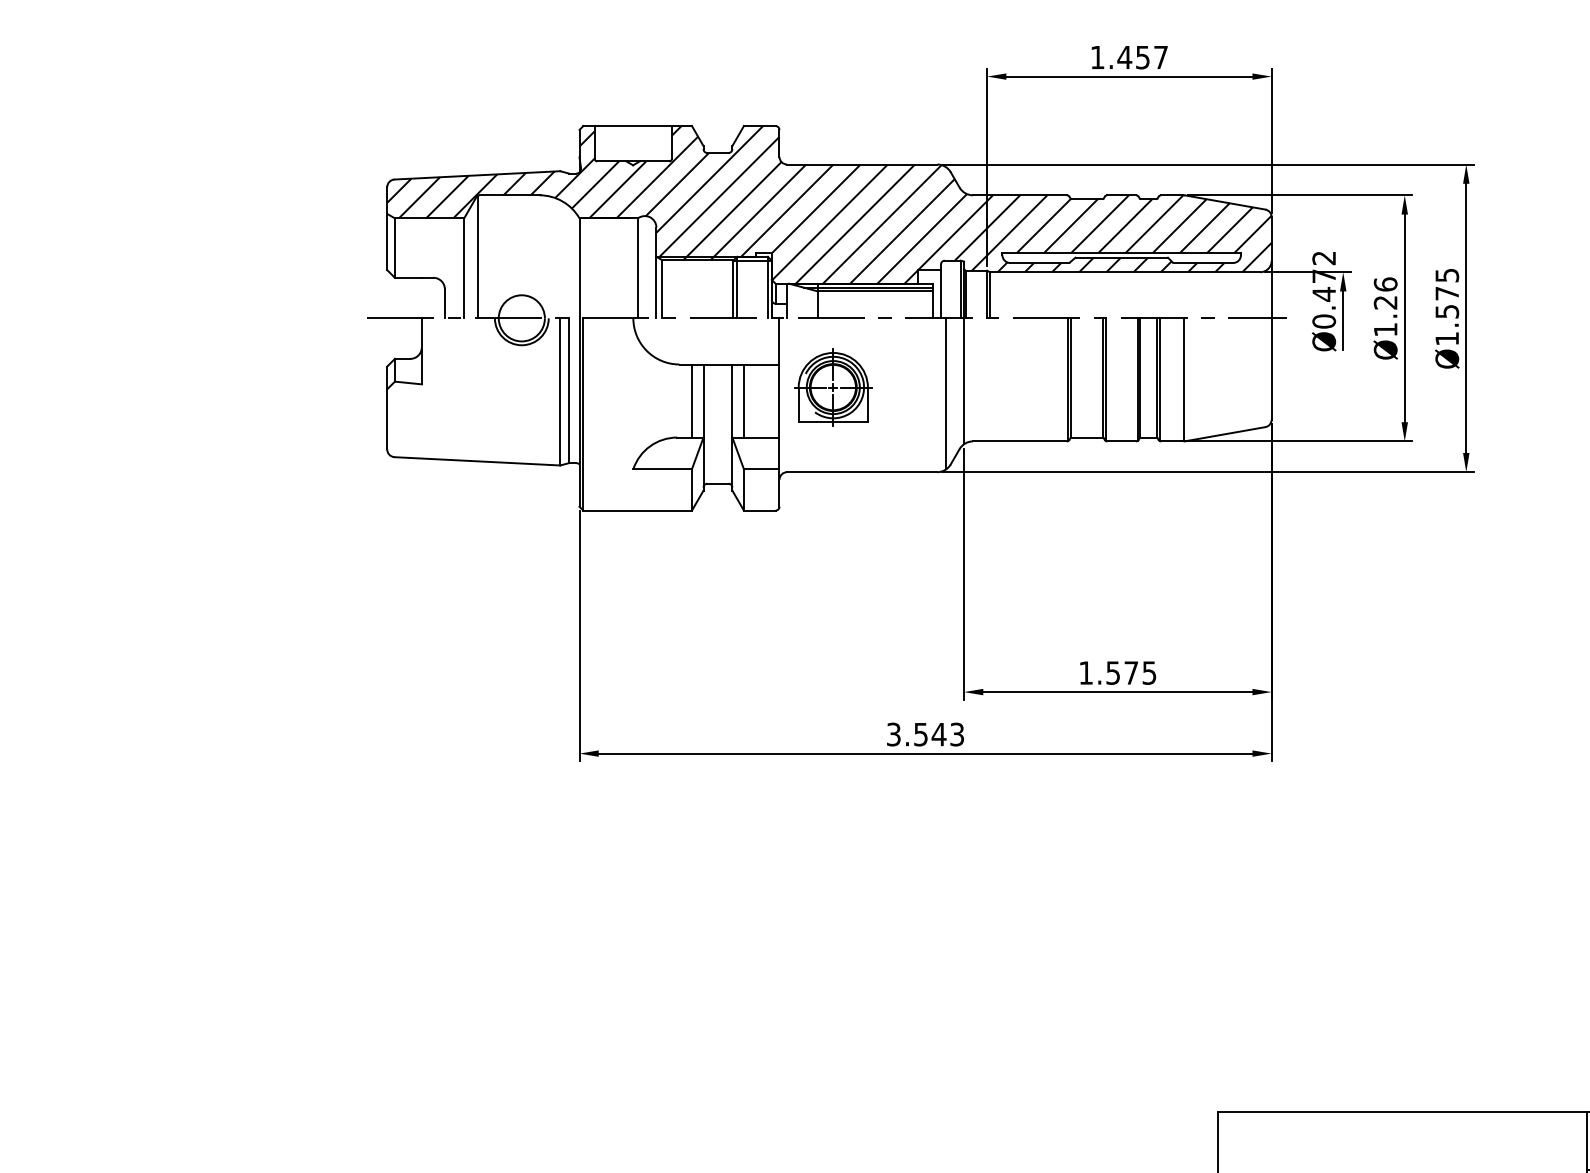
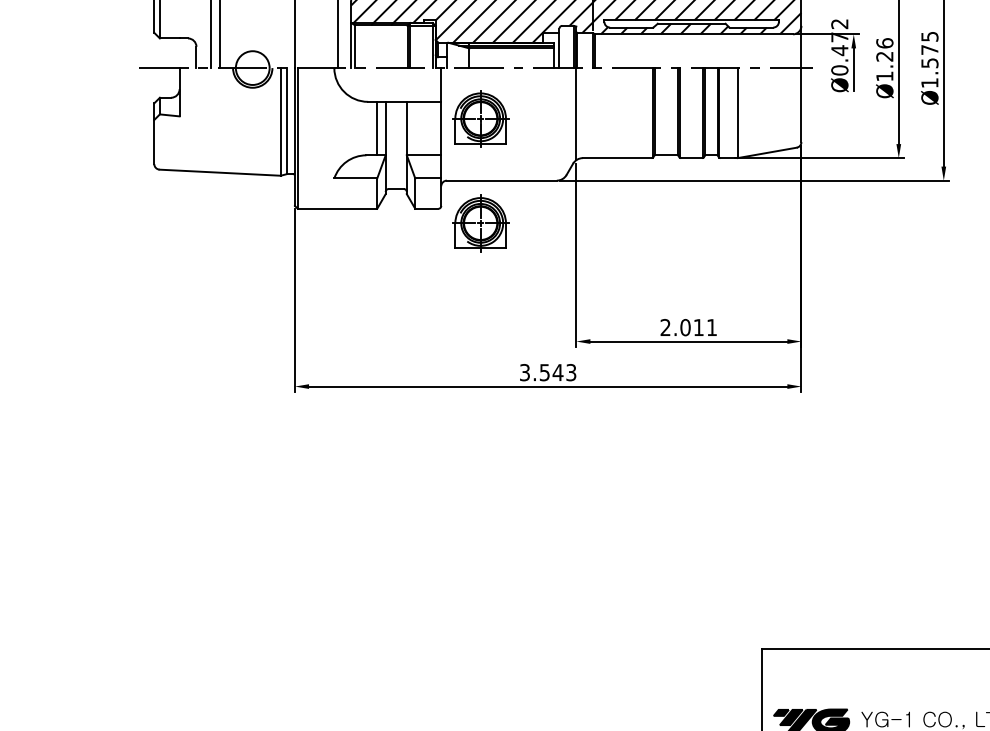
line: (946, 393) -> (563, 123), removed
line: (743, 400) -> (414, 128), removed
part: (833, 530) -> (480, 223), added
text: (1117, 672) -> (688, 327), 1.575 -> 2.011

